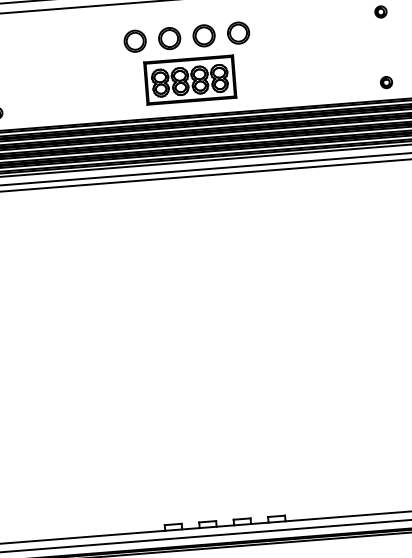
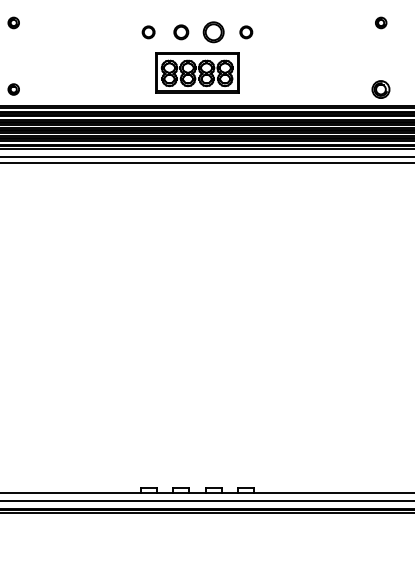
part: (238, 33) -> (246, 32), size x0.6
part: (169, 38) -> (181, 32), size x0.7
part: (134, 41) -> (148, 32), size x0.6
part: (386, 82) -> (381, 89), size x1.6

